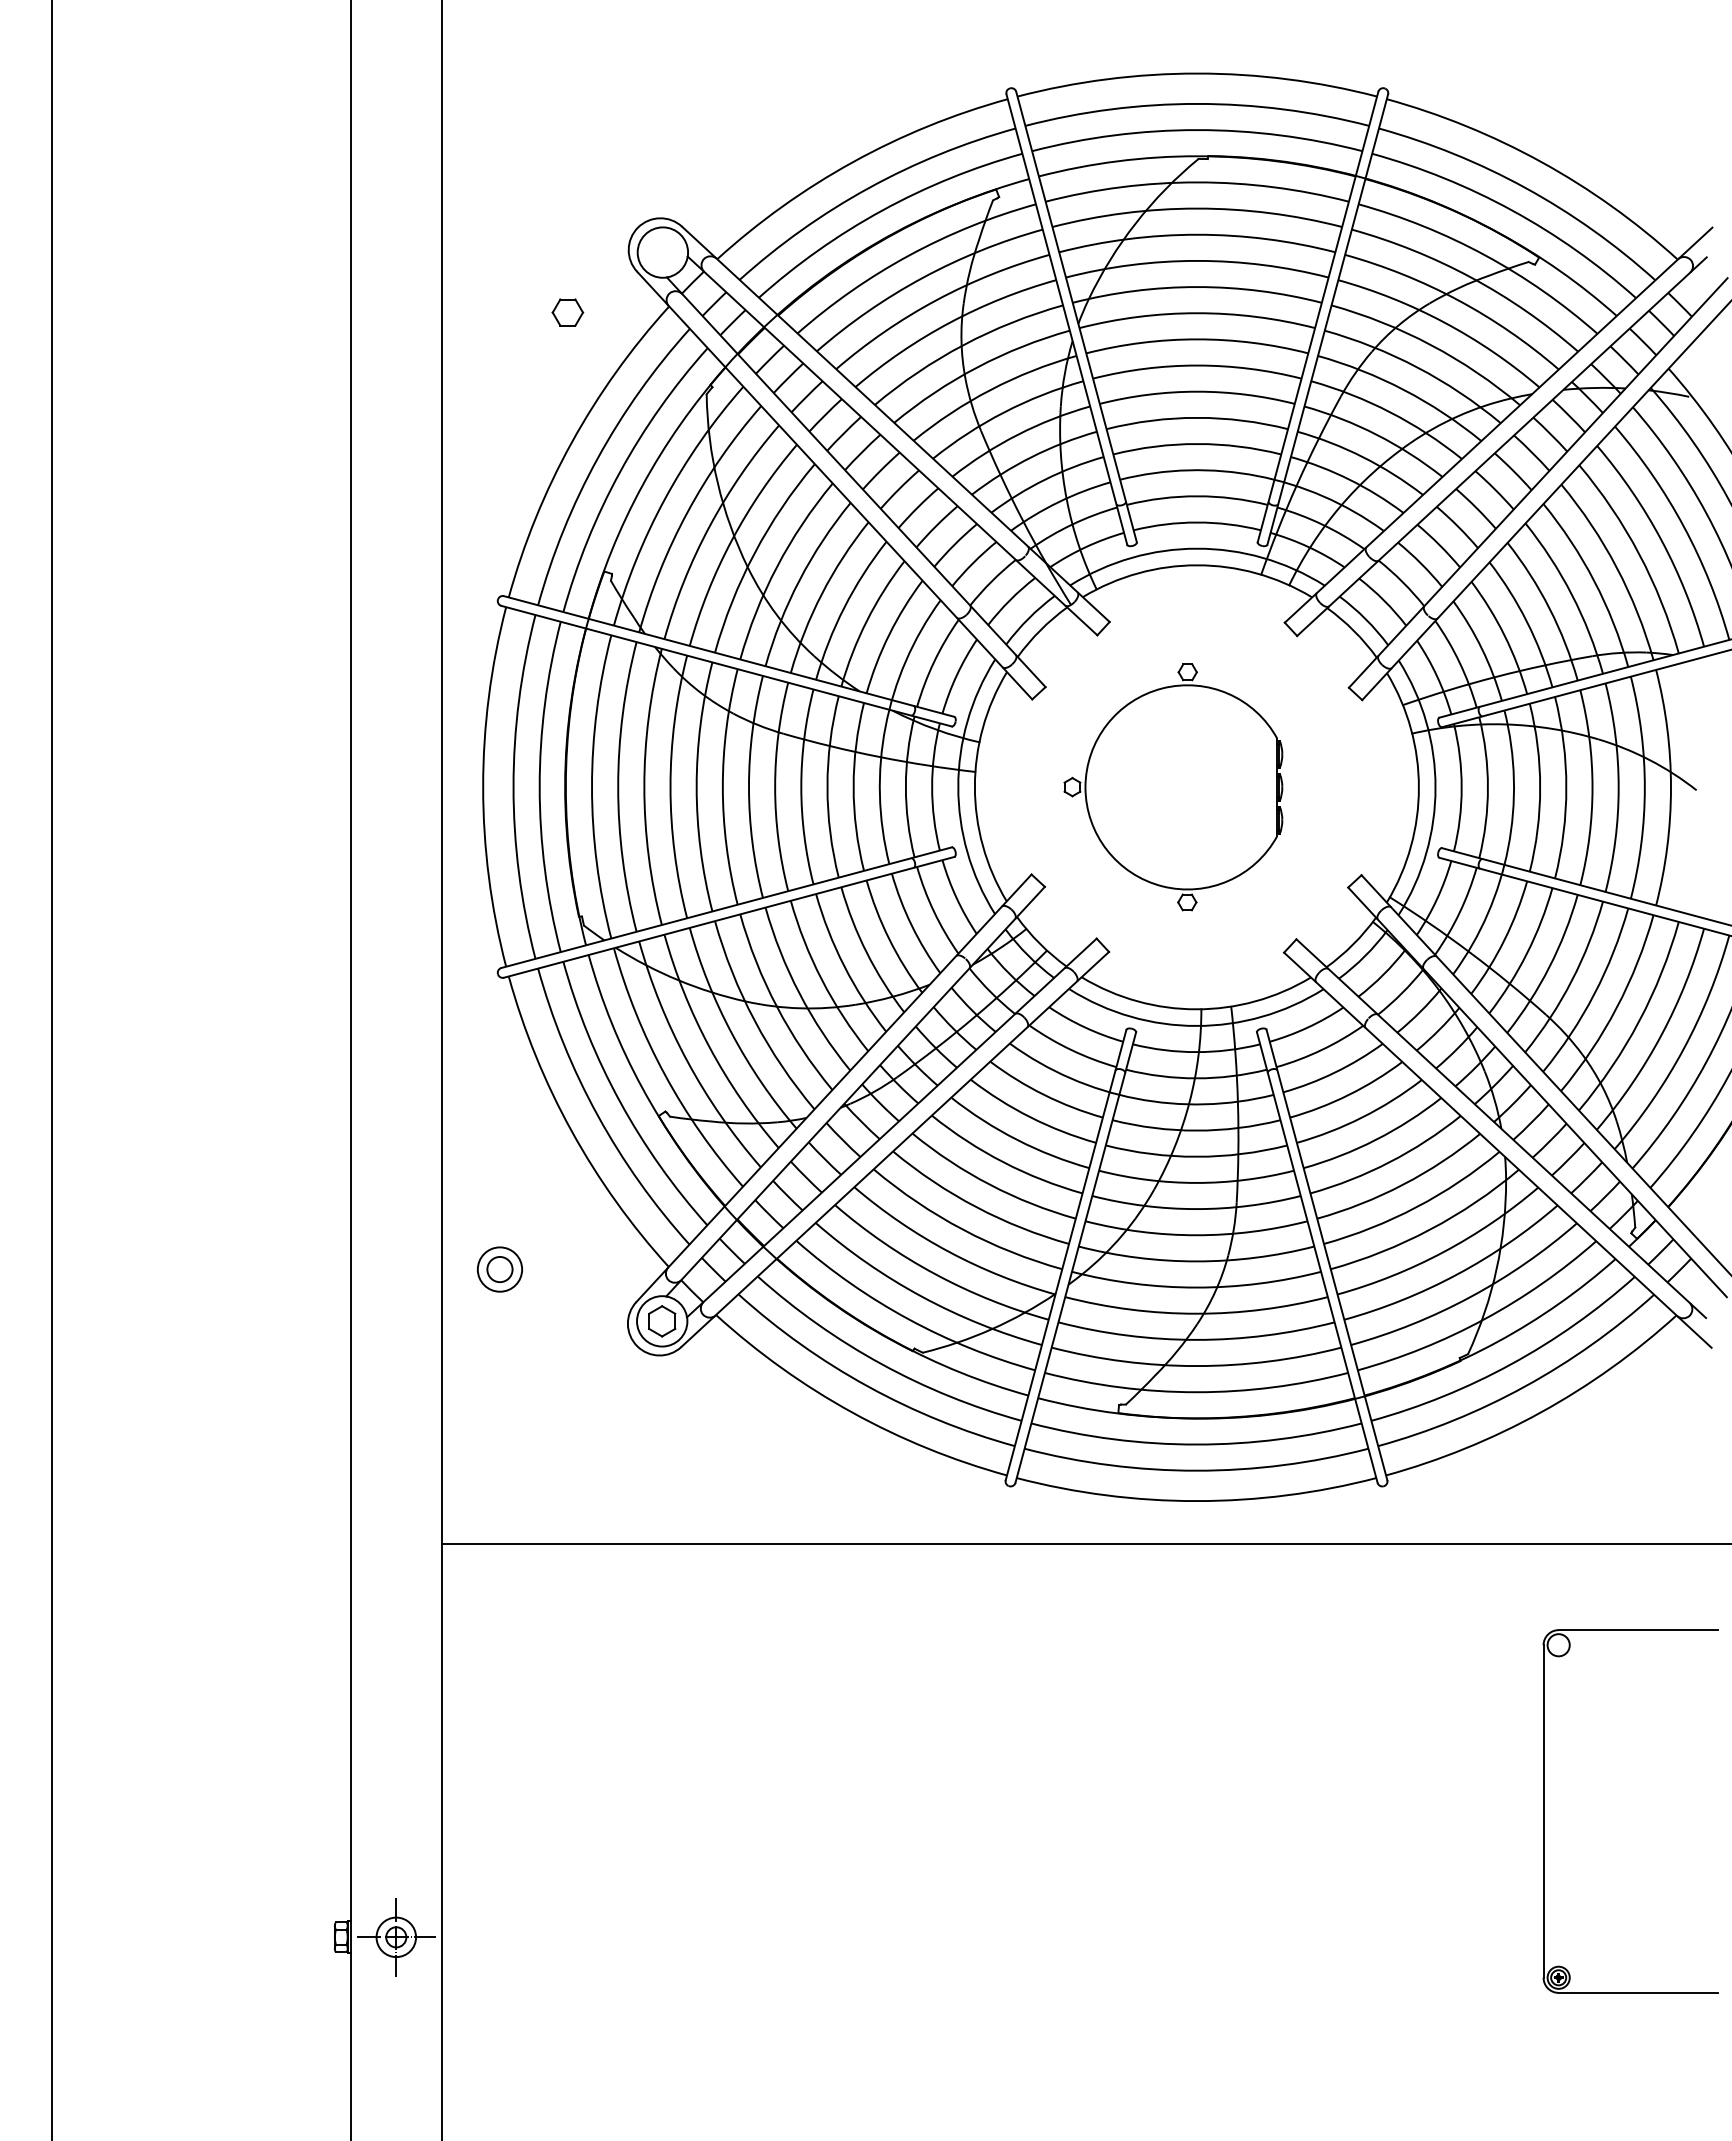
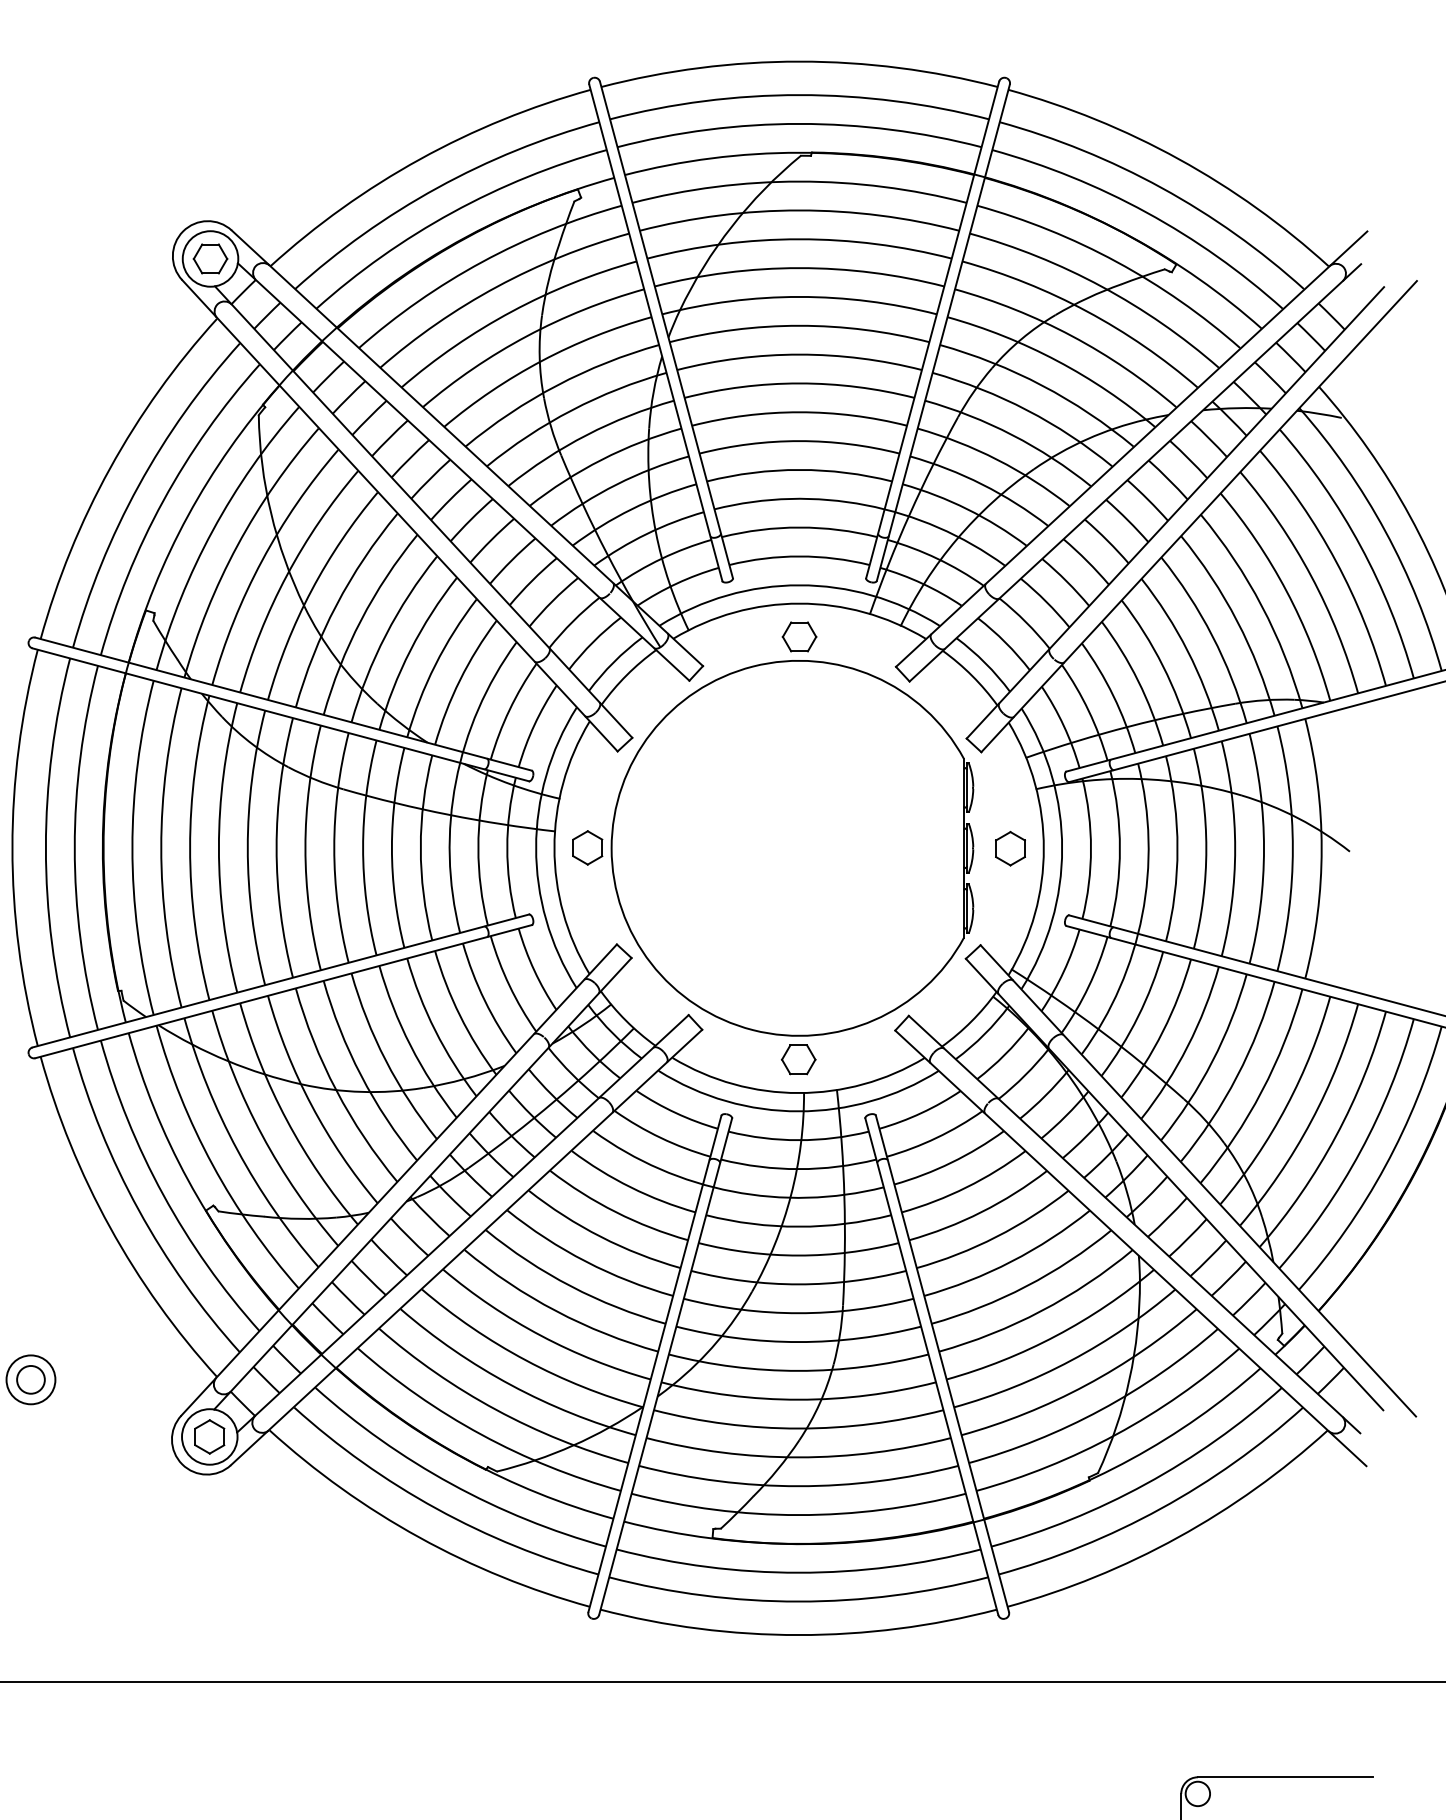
part: (567, 312) -> (210, 258), moved
part: (1173, 787) -> (773, 848), size x1.67
part: (1388, 787) -> (1010, 848), added

